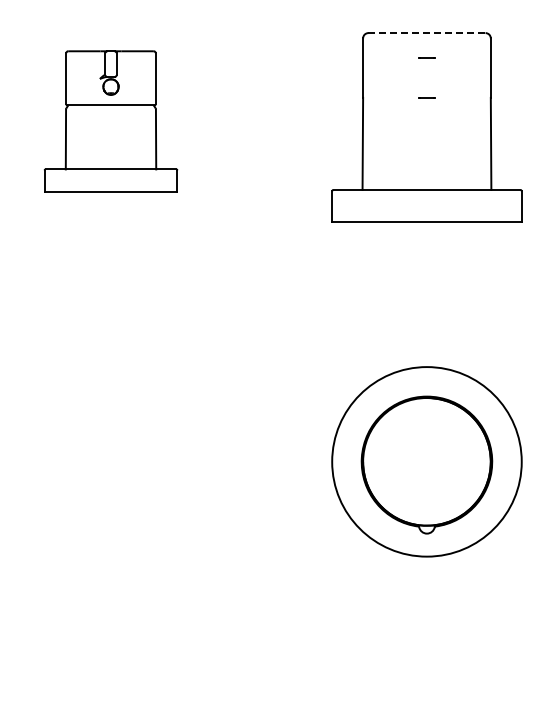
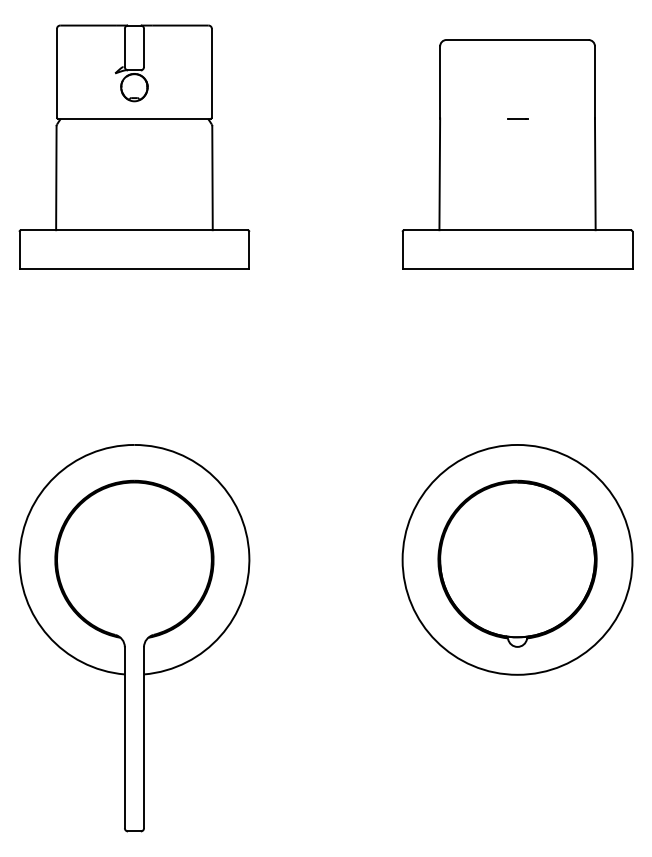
line: (426, 33) -> (516, 40), dashed -> solid
line: (426, 57) -> (516, 69), removed
part: (110, 121) -> (133, 147), size x1.43
part: (110, 526) -> (133, 638), added

